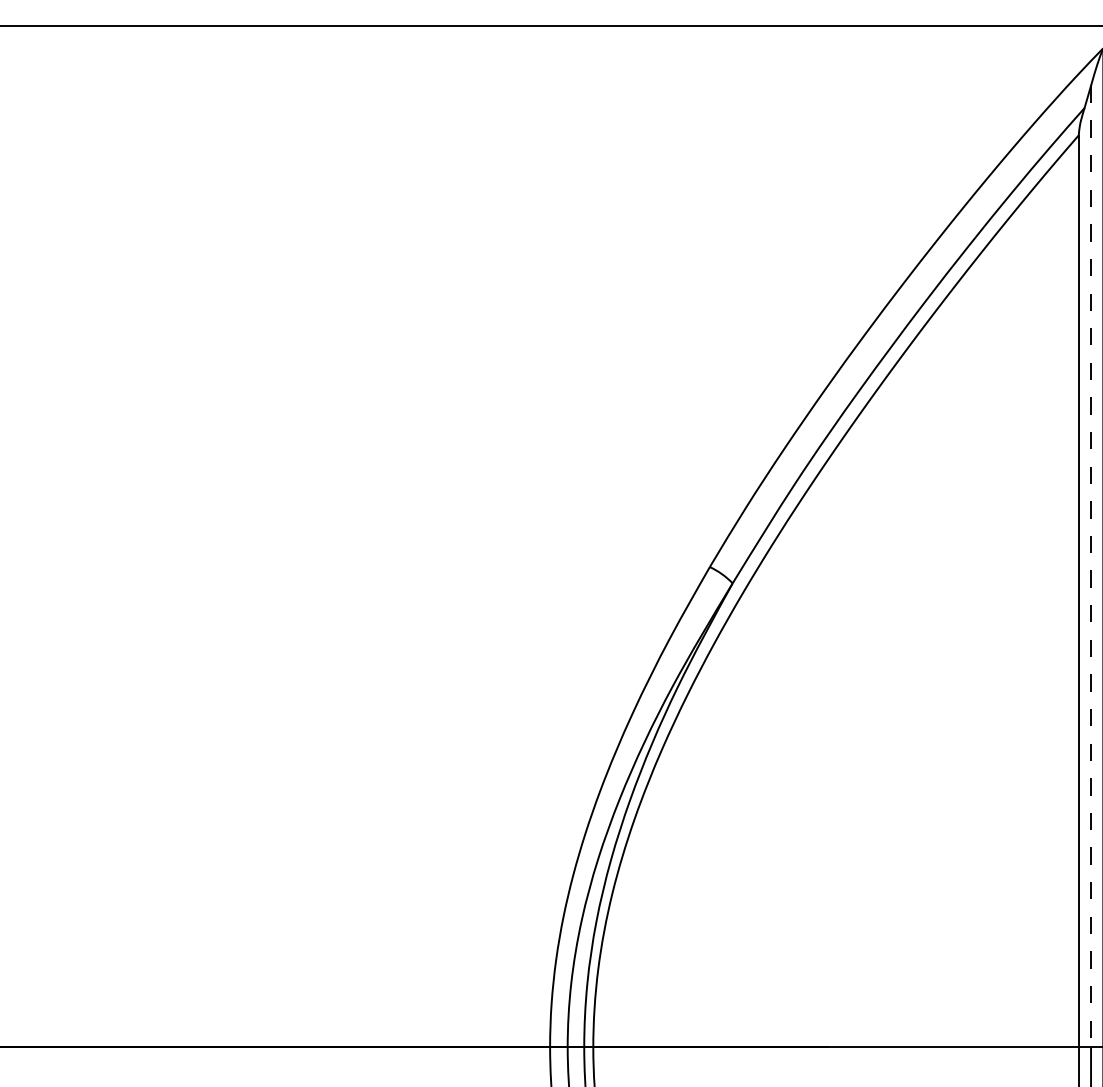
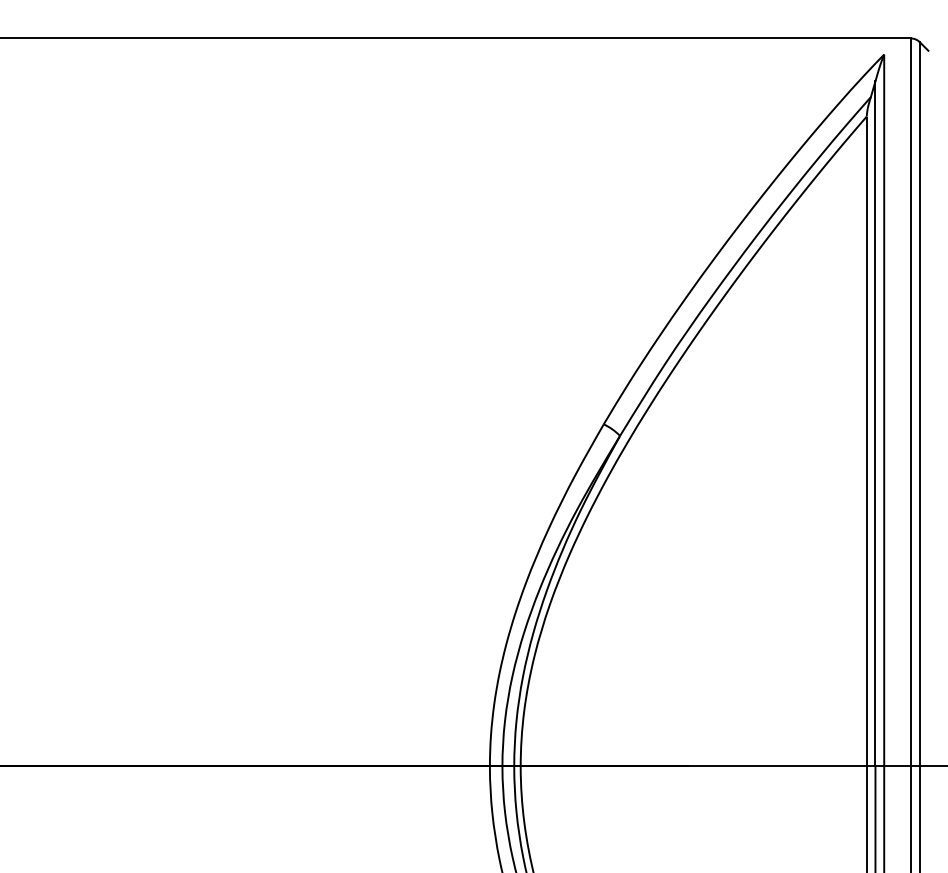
line: (1091, 565) -> (875, 423), dashed -> solid

